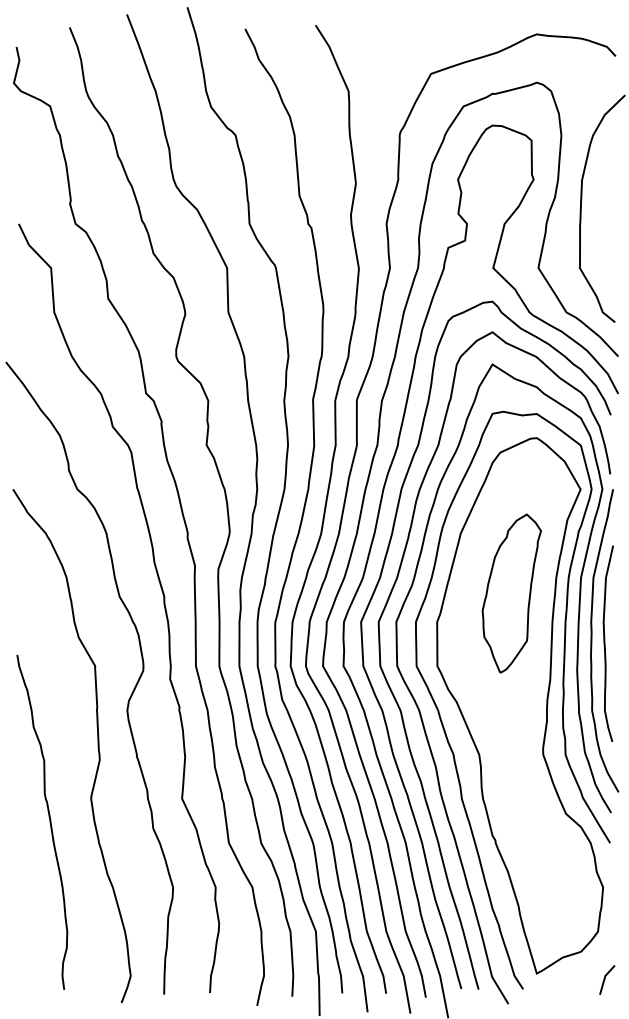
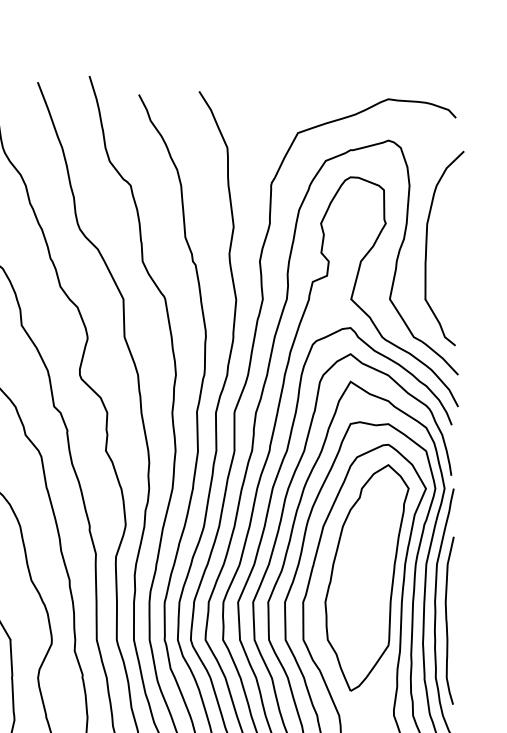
part: (511, 593) -> (366, 577), size x1.67

